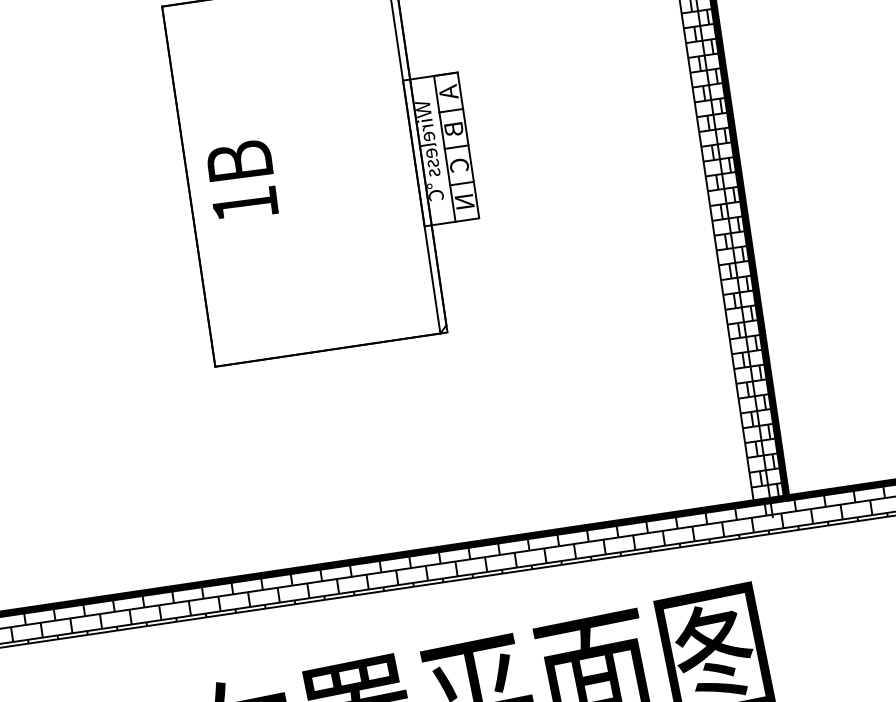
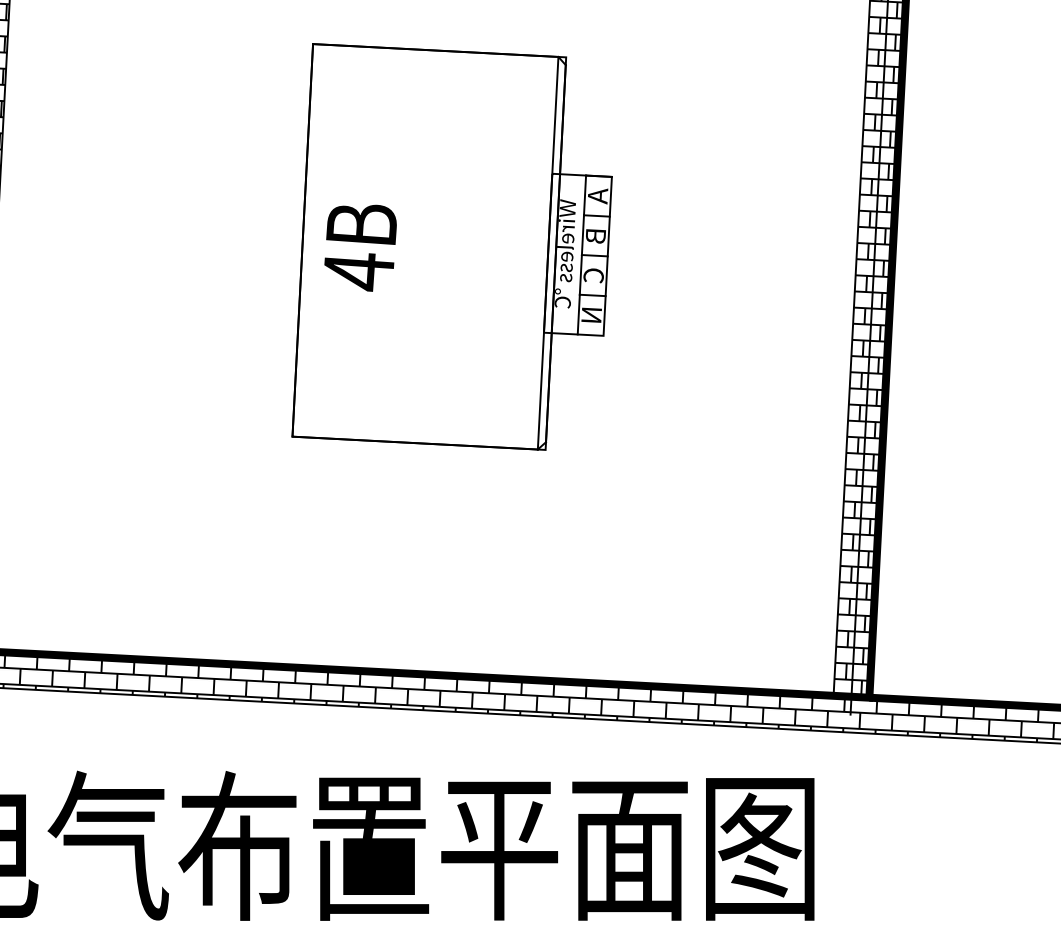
text: (246, 205) -> (359, 272), 1B -> 4B

